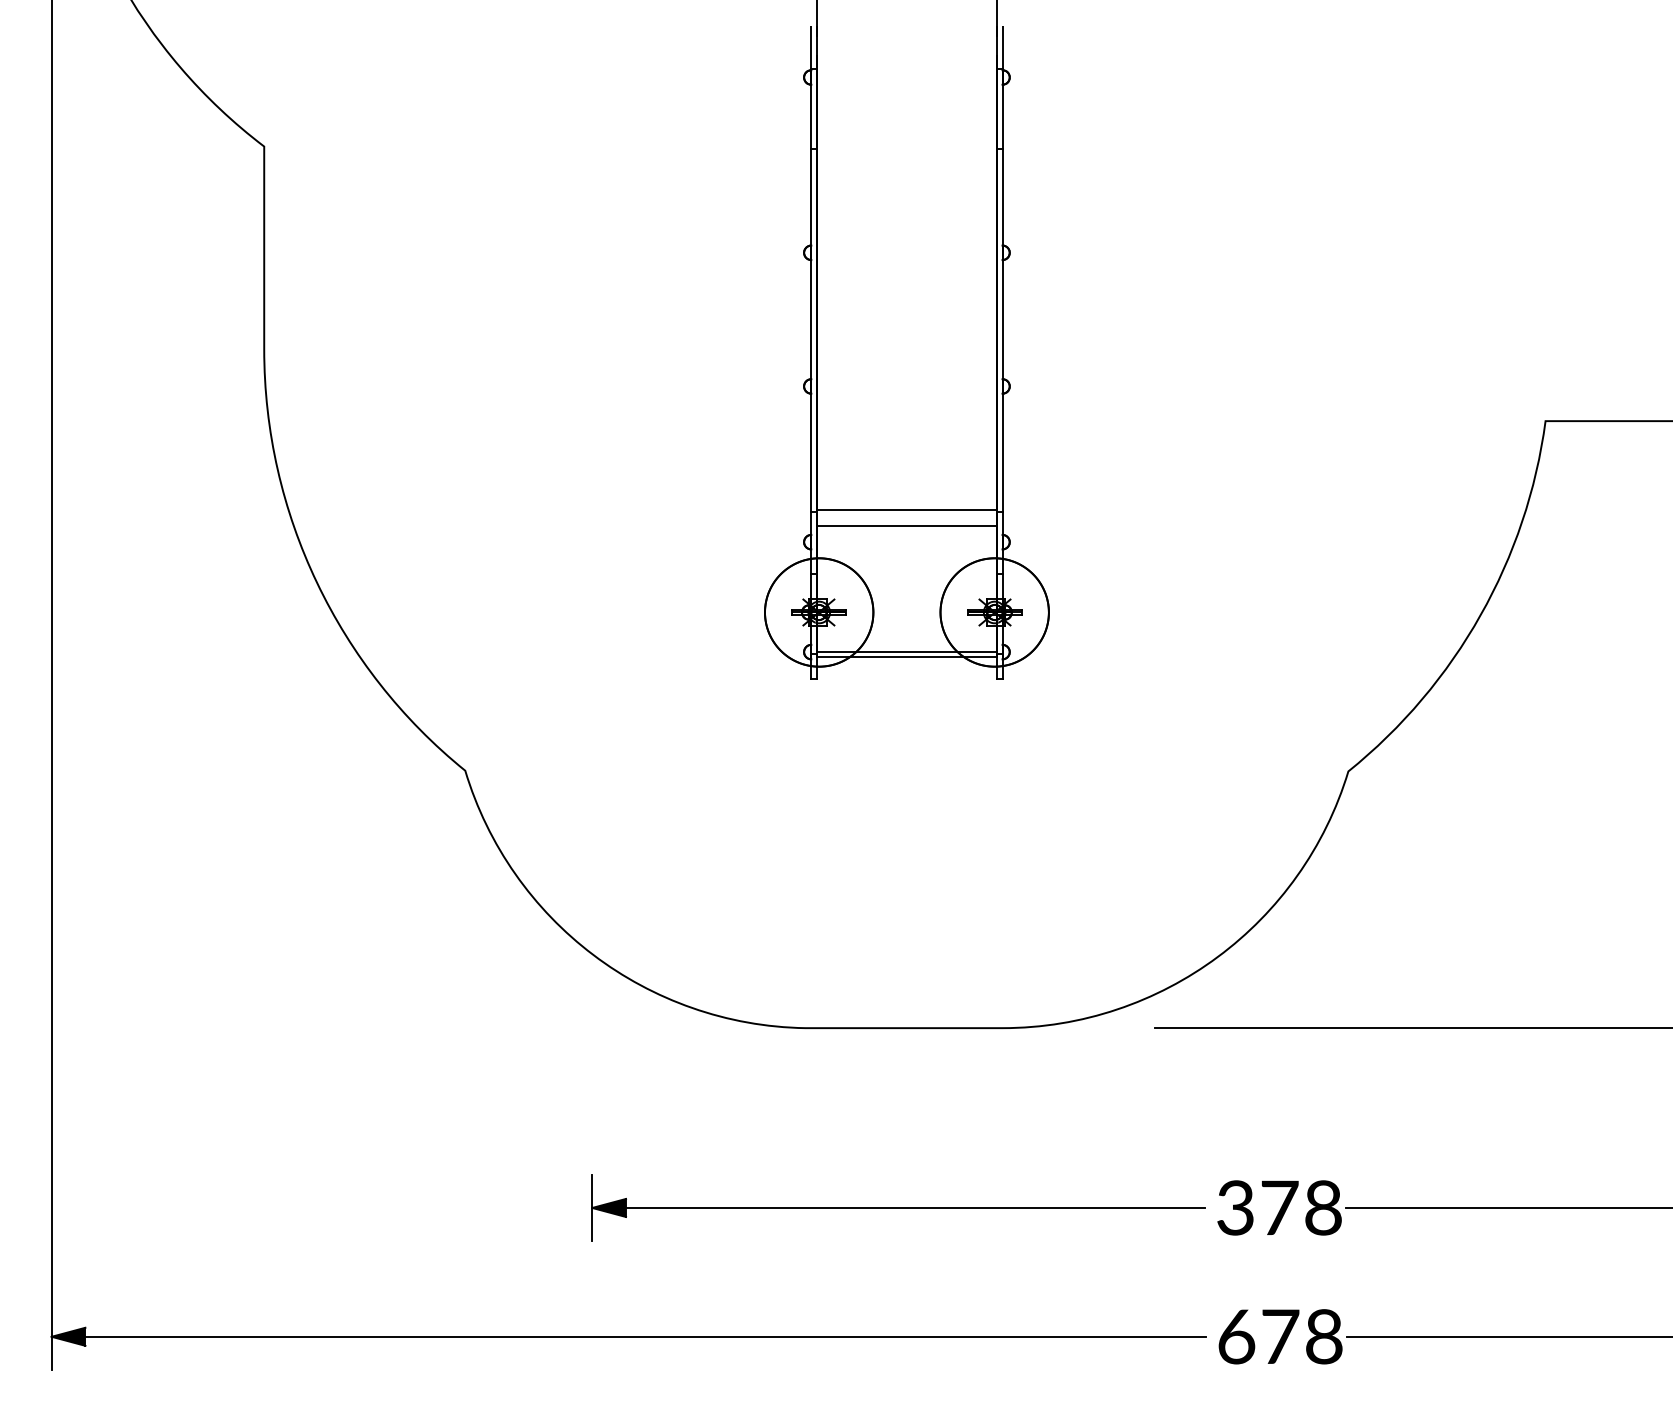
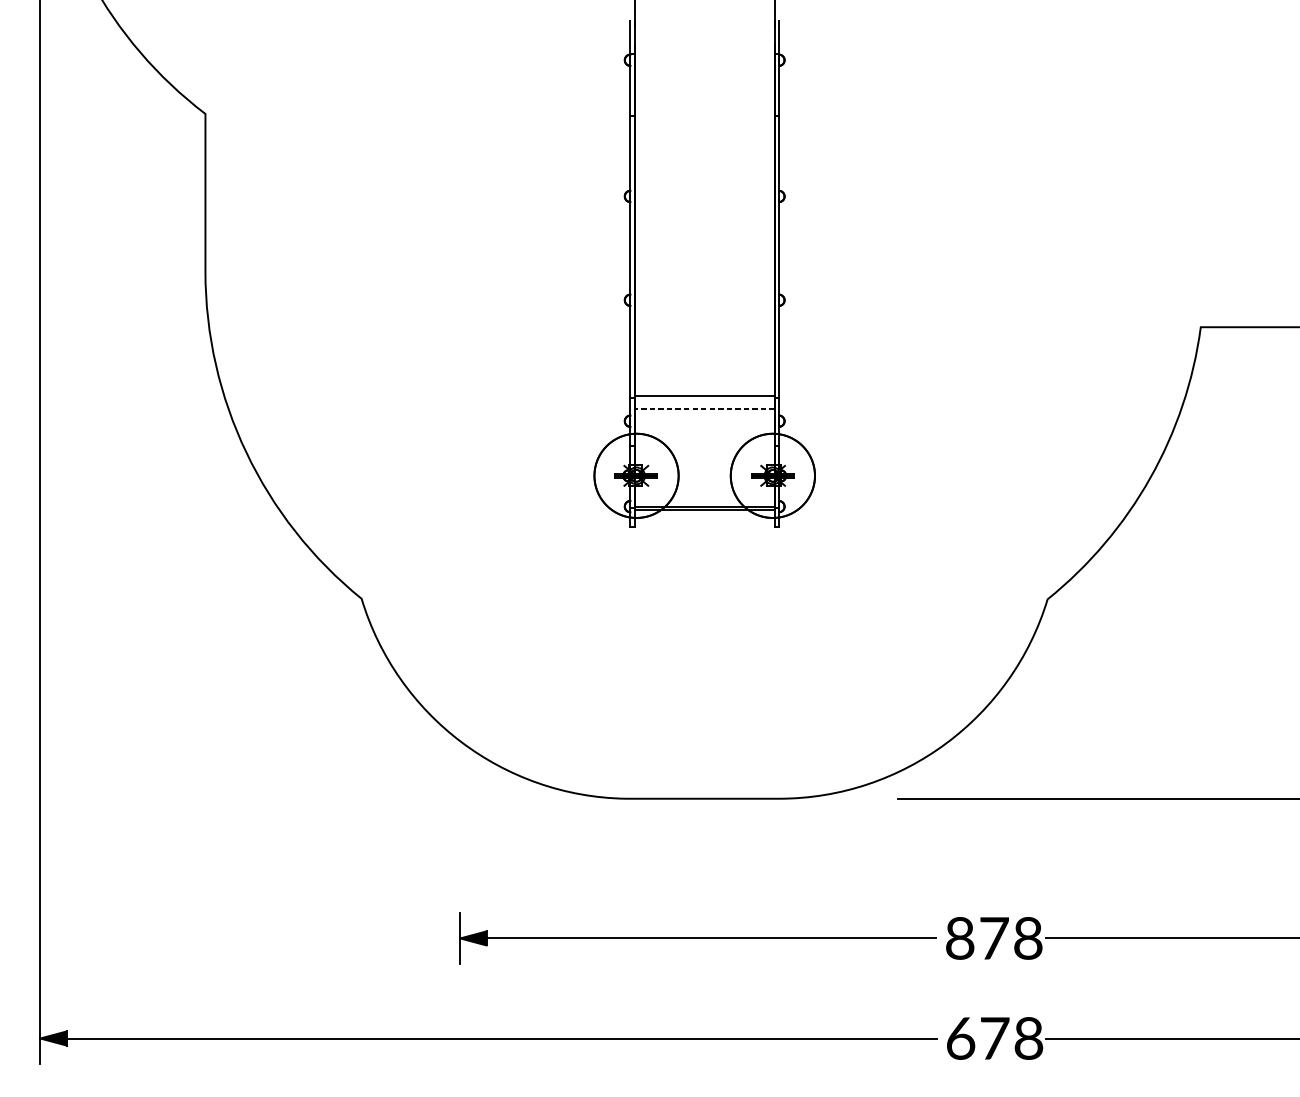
line: (906, 526) -> (704, 409), solid -> dashed
text: (1235, 1207) -> (959, 938), 378 -> 878

